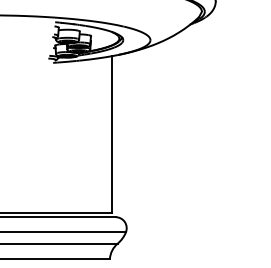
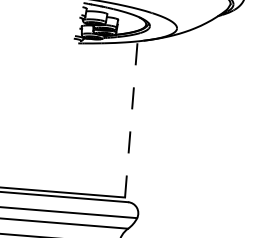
line: (112, 133) -> (131, 118), solid -> dashed

